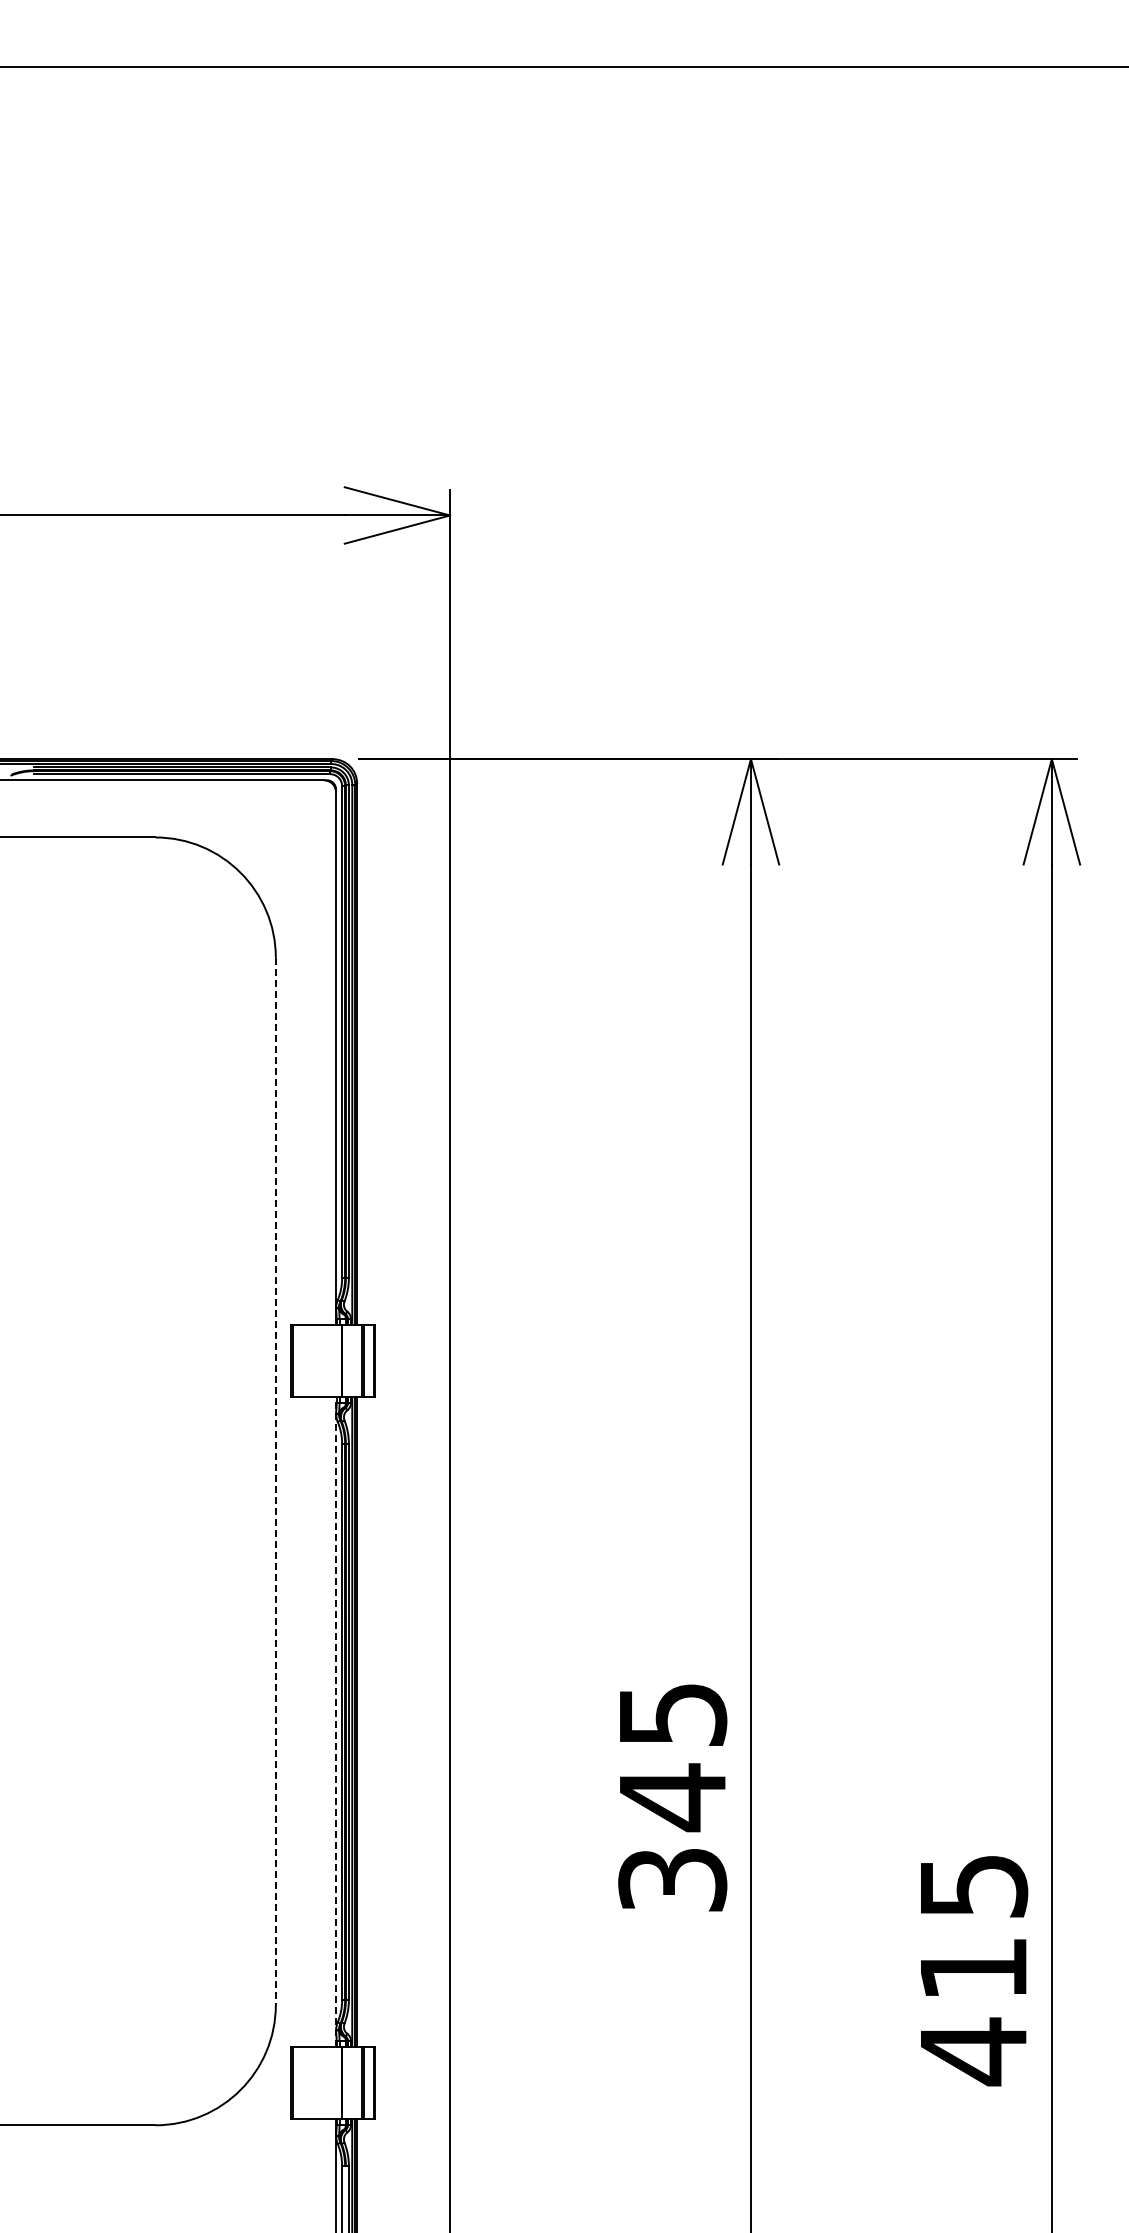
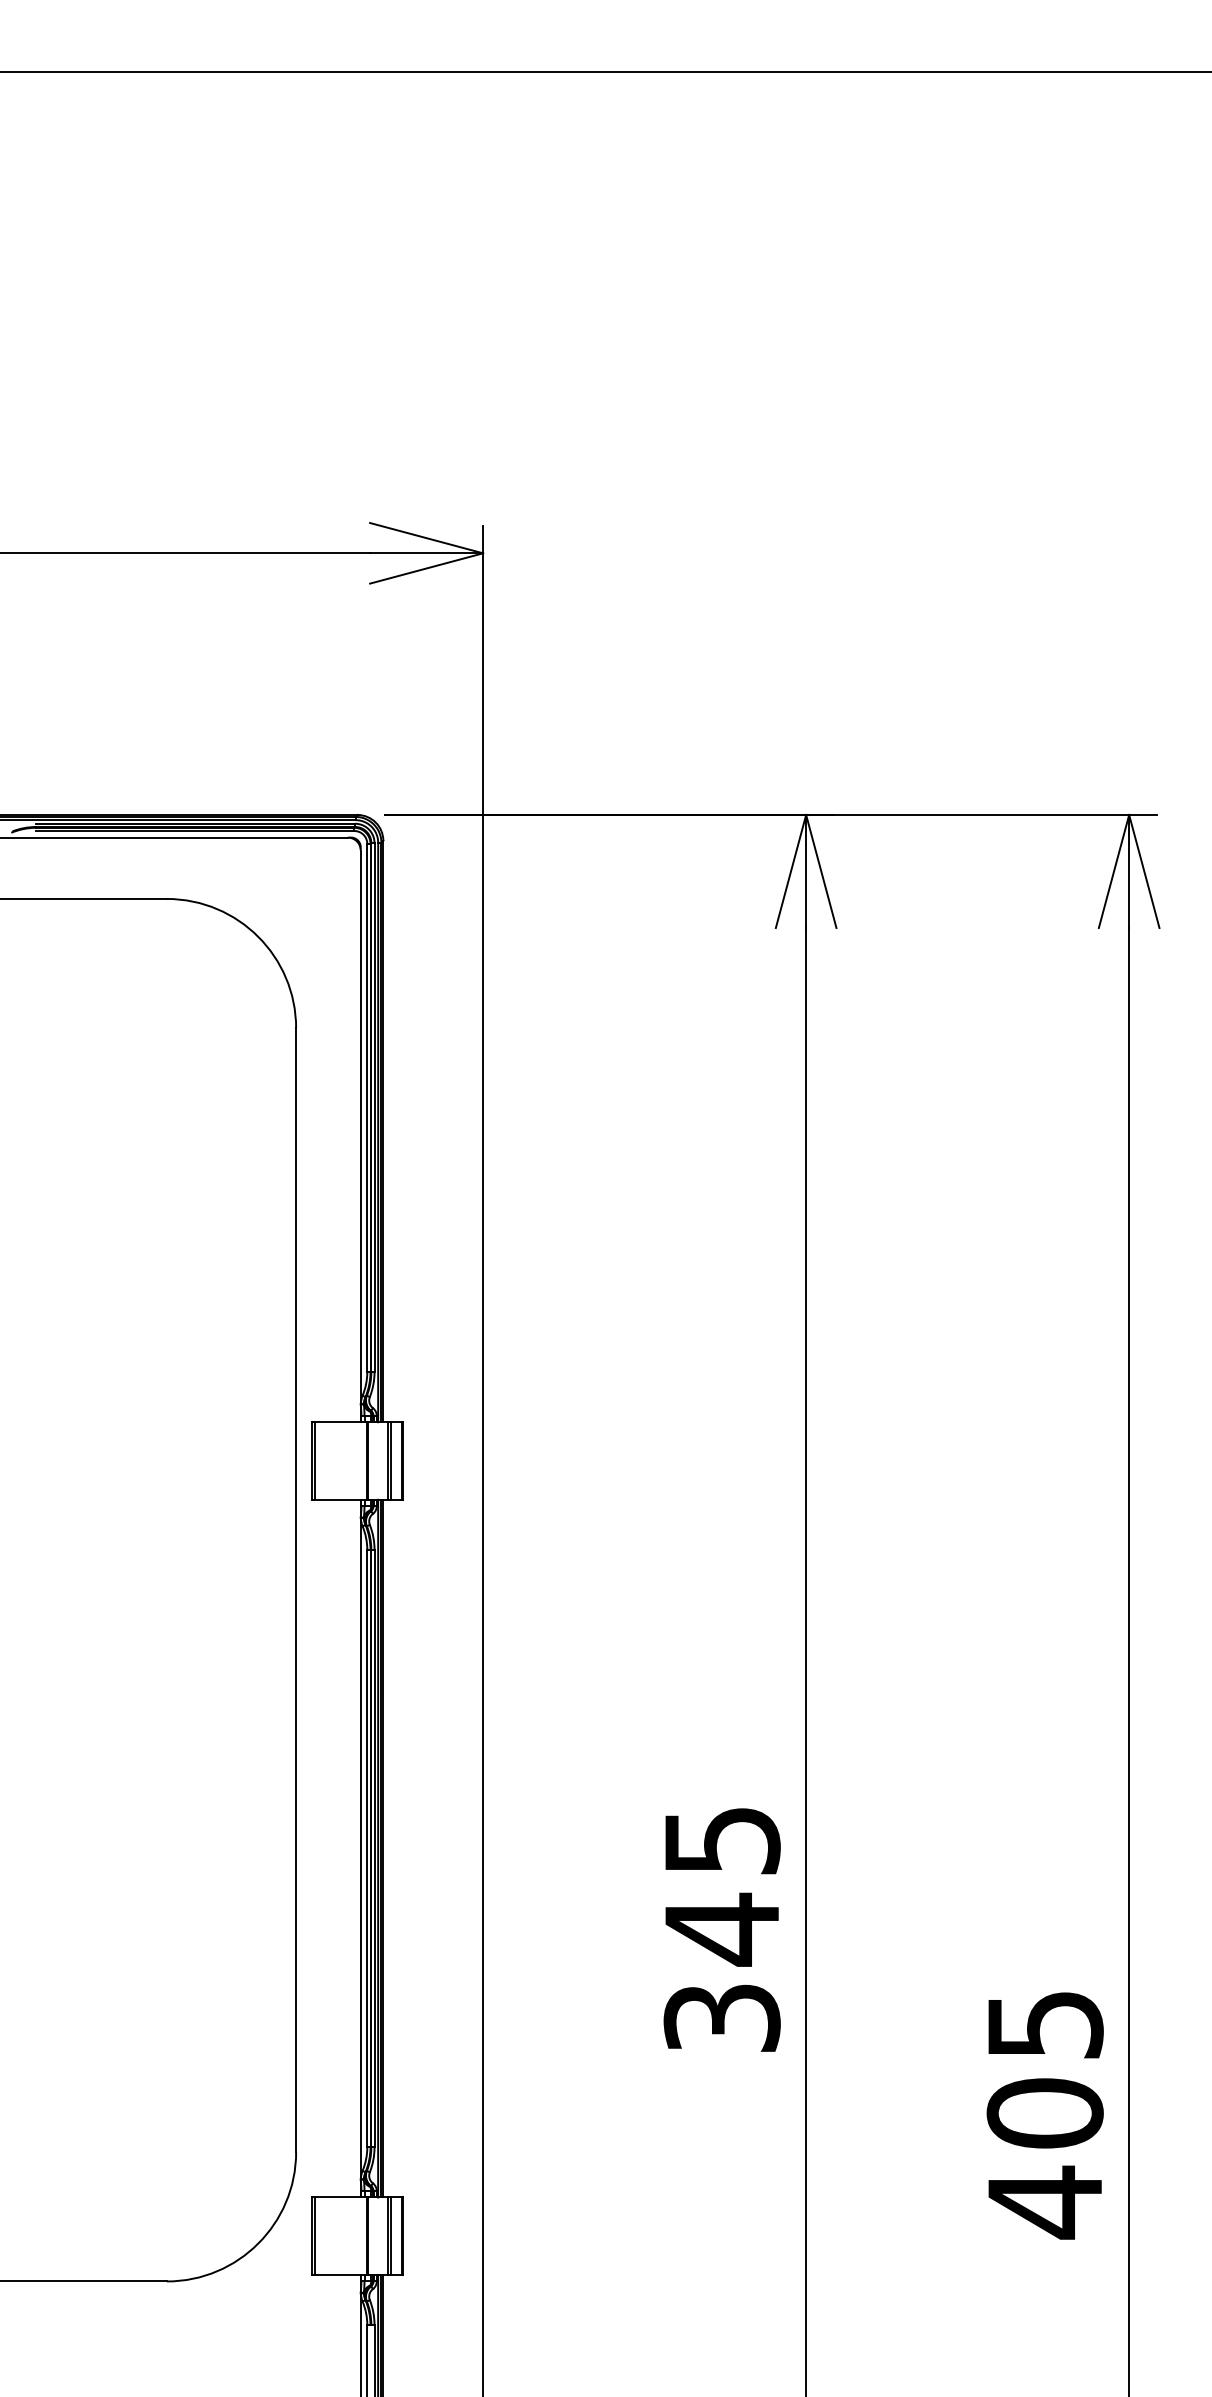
line: (275, 1481) -> (295, 1590), dashed -> solid
line: (336, 1722) -> (361, 1849), dashed -> solid
text: (973, 1968) -> (1045, 2113), 415 -> 405

